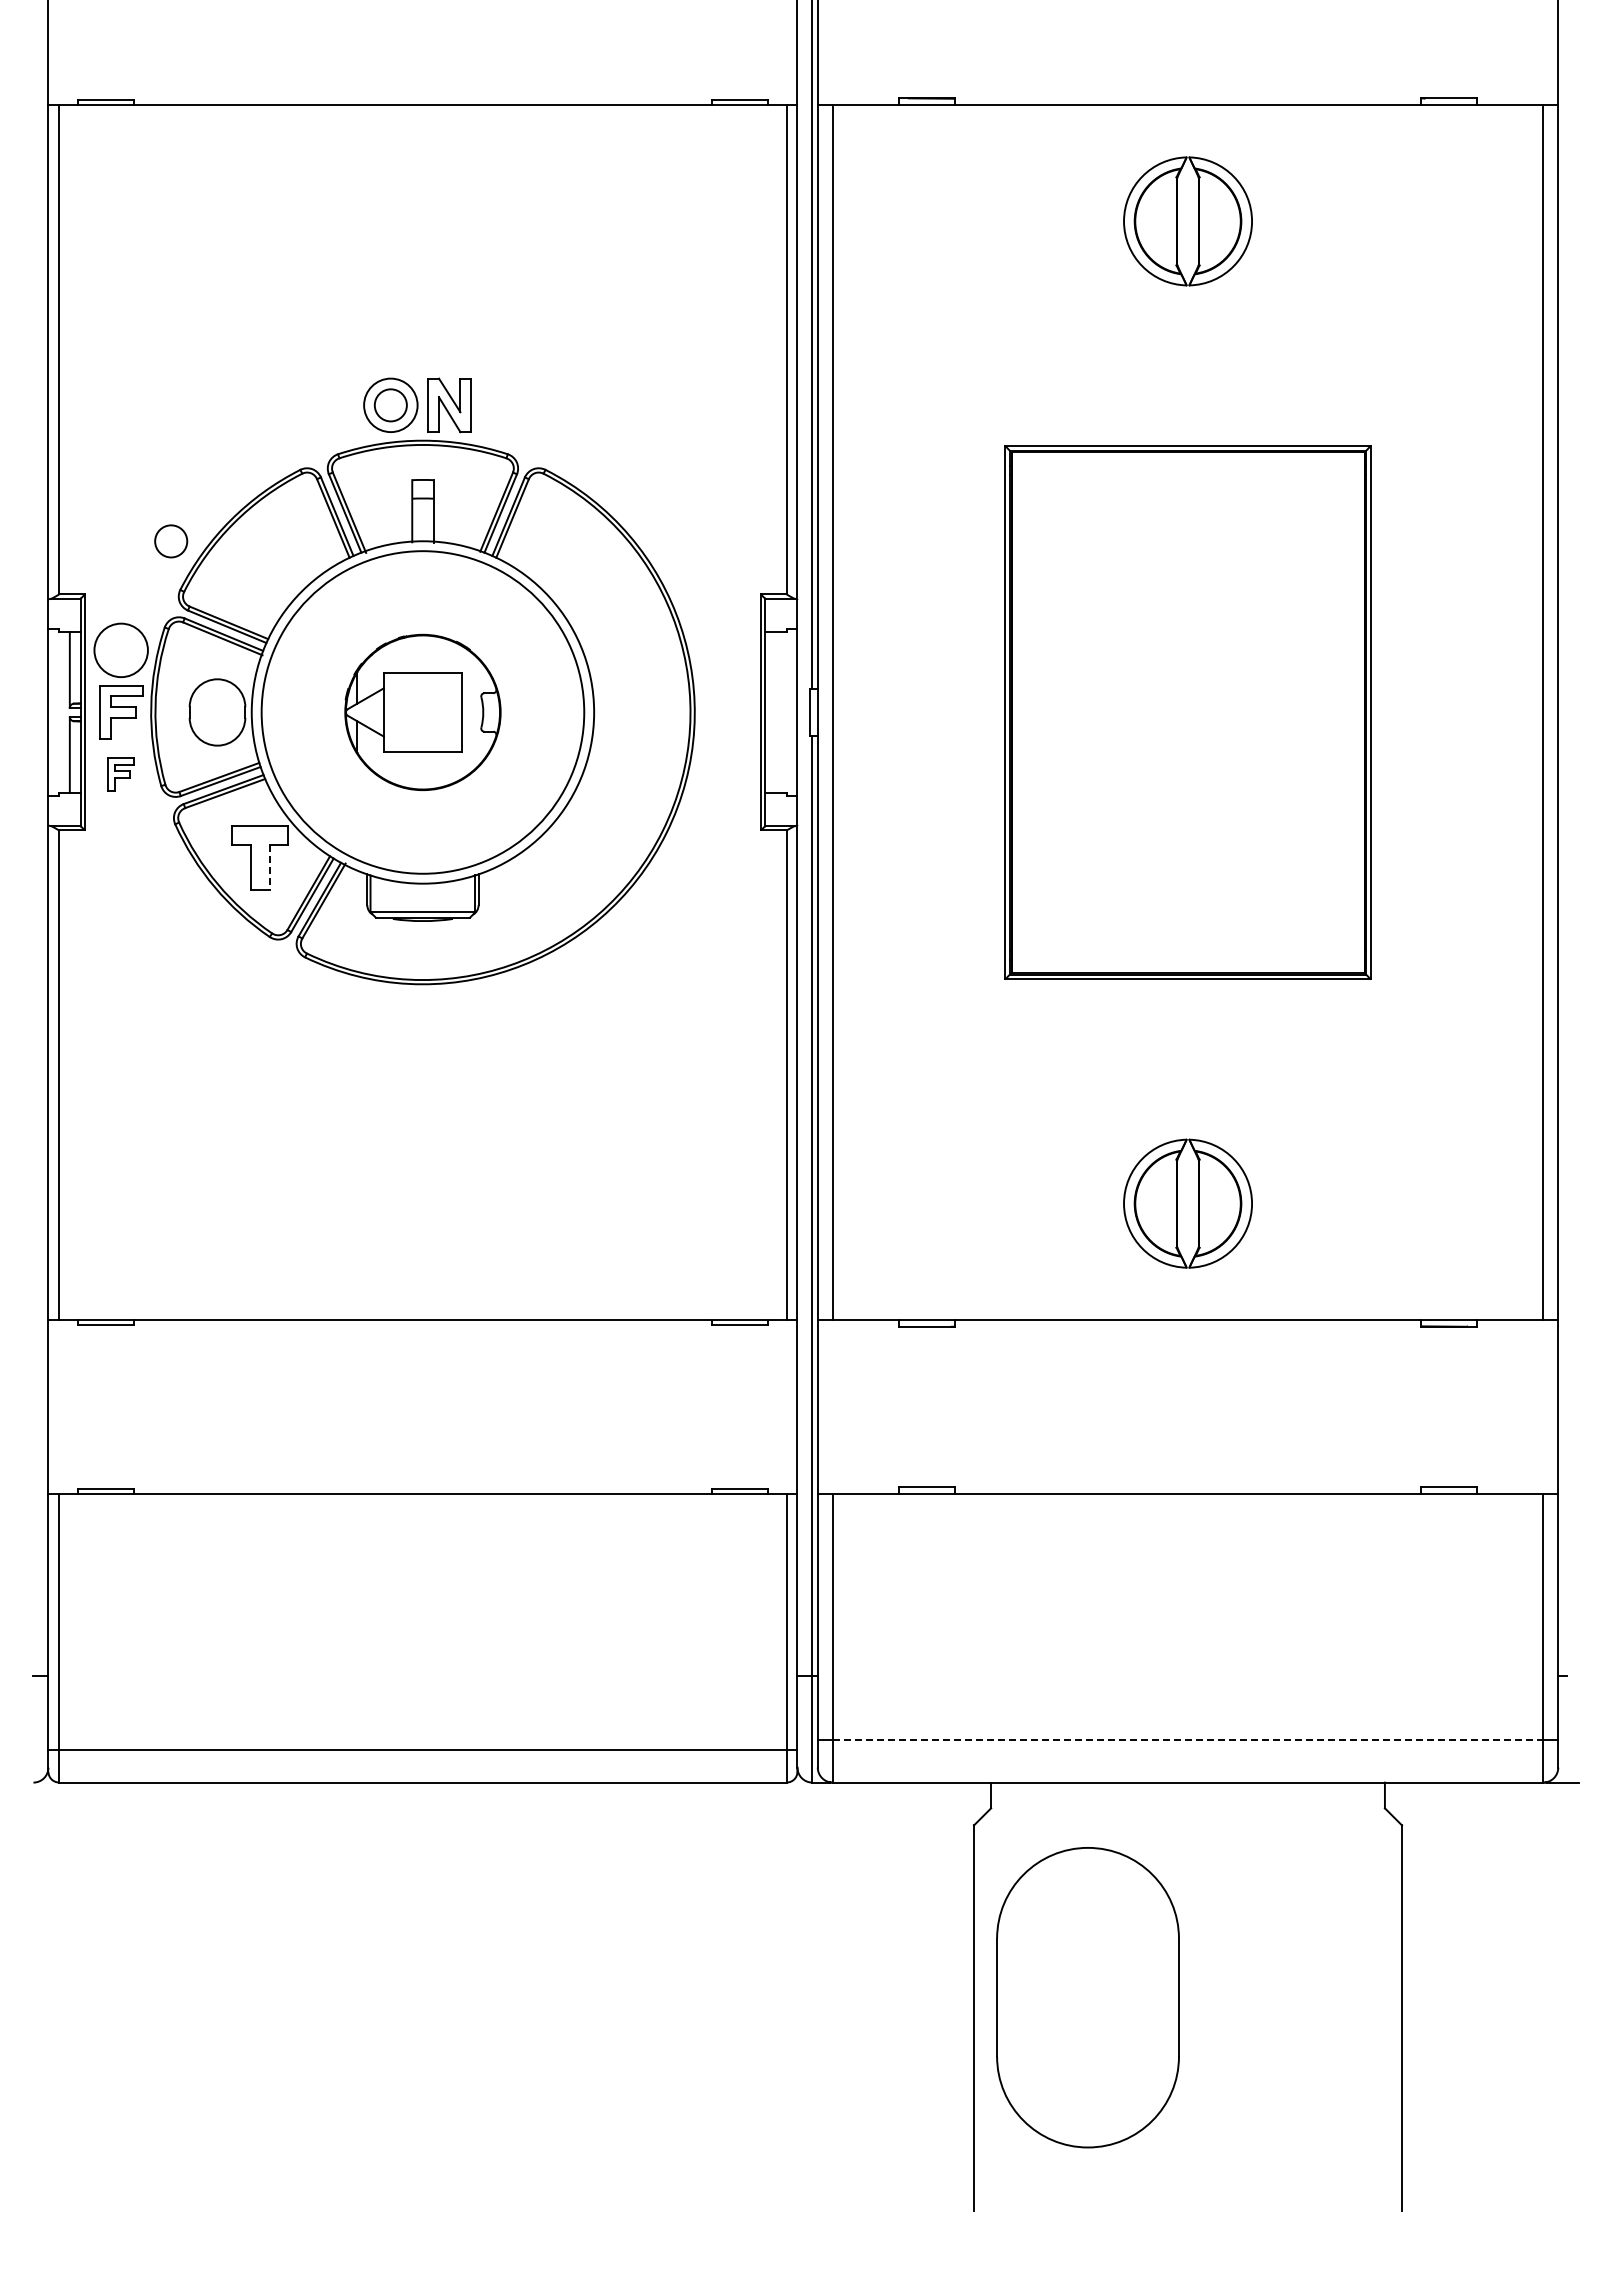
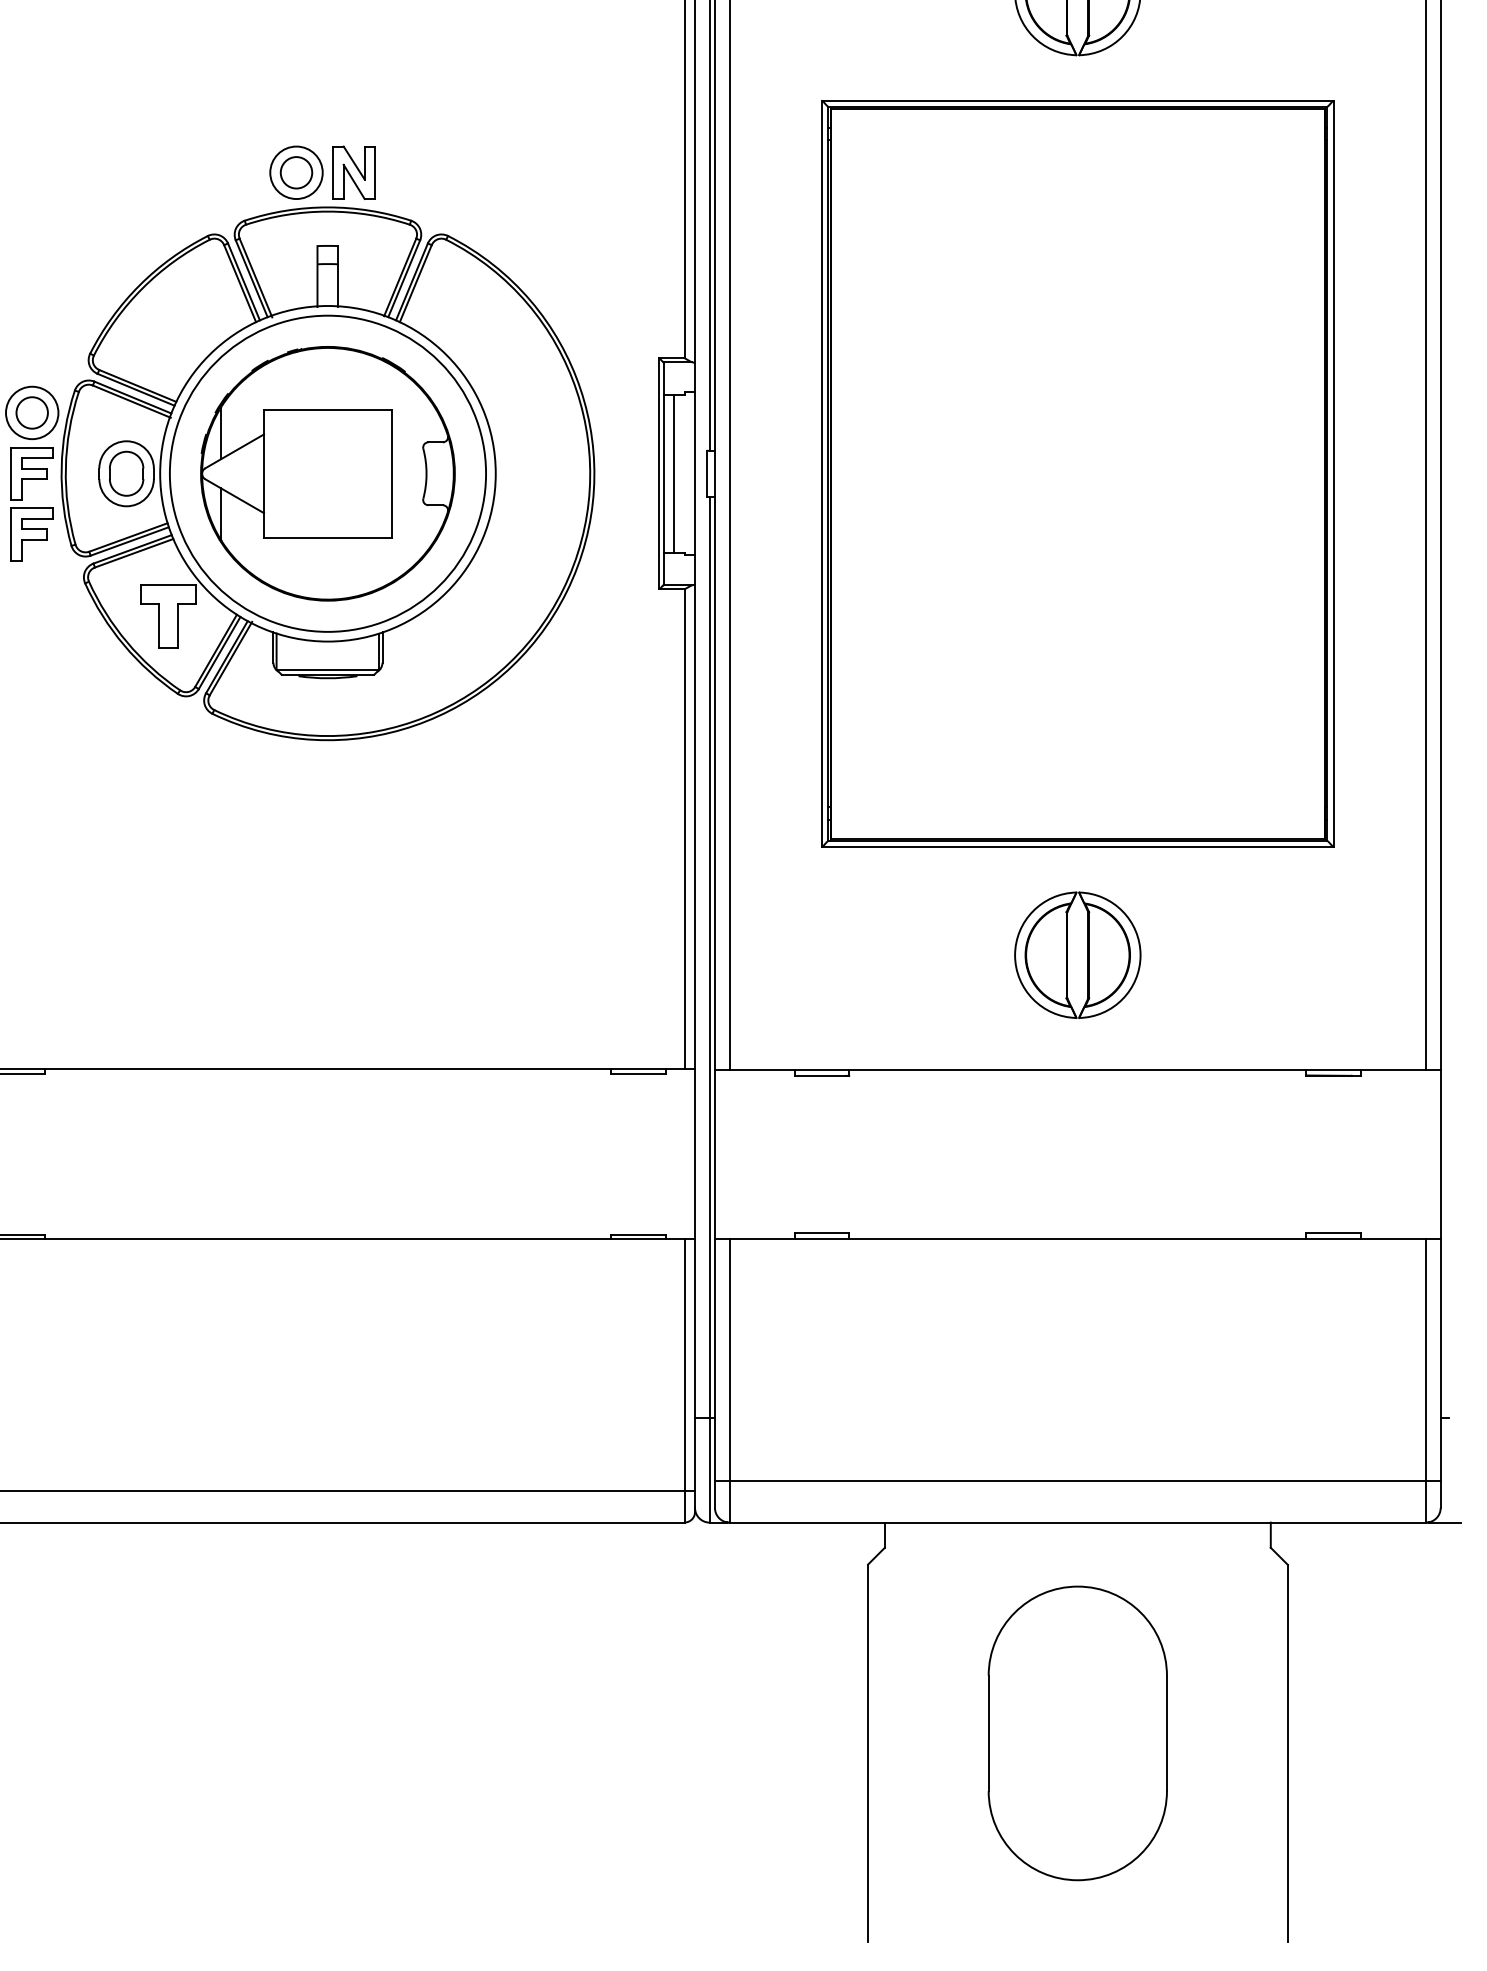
circle: (171, 541) -> (32, 413), moved
part: (217, 712) -> (126, 473), added
part: (422, 712) -> (327, 473), size x1.67
line: (776, 712) -> (674, 473), added
part: (1187, 712) -> (1077, 473), size x1.43
part: (121, 774) -> (32, 534), size x1.67
line: (269, 868) -> (177, 626), dashed -> solid
line: (1188, 1739) -> (1078, 1480), dashed -> solid
part: (1087, 1997) -> (1077, 1733), moved

